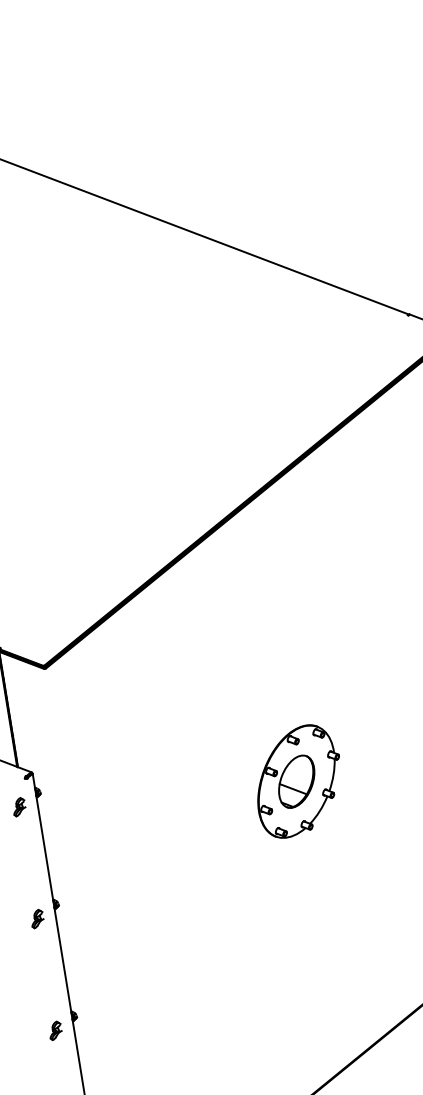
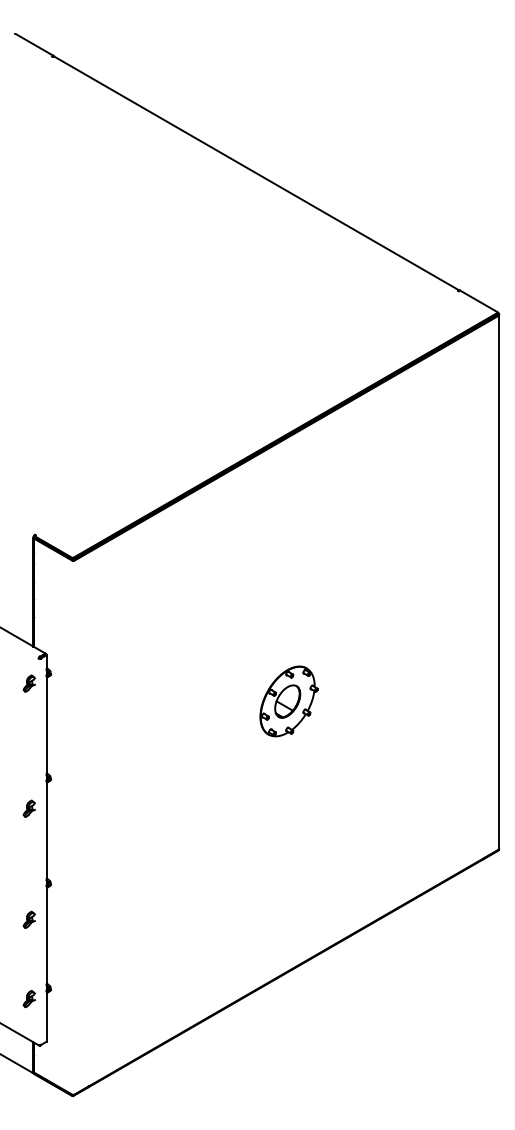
part: (298, 781) -> (288, 701), size x0.7
part: (36, 918) -> (28, 808), moved
part: (54, 1030) -> (28, 919), moved

